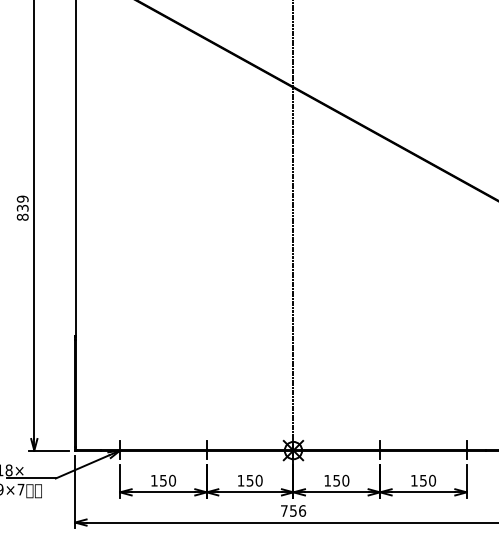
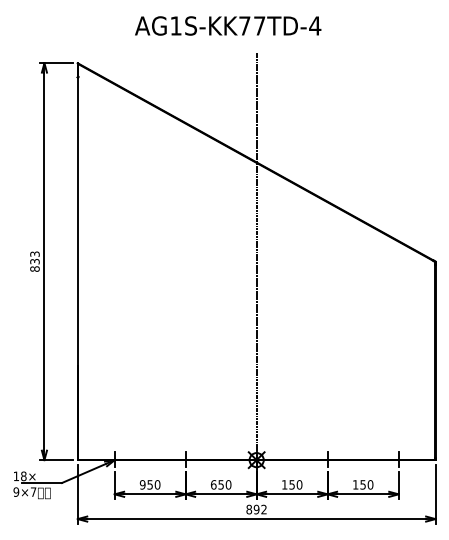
text: (22, 199) -> (34, 254), 839 -> 833
text: (154, 480) -> (142, 484), 150 -> 950
text: (240, 480) -> (213, 484), 150 -> 650
text: (293, 510) -> (256, 509), 756 -> 892

